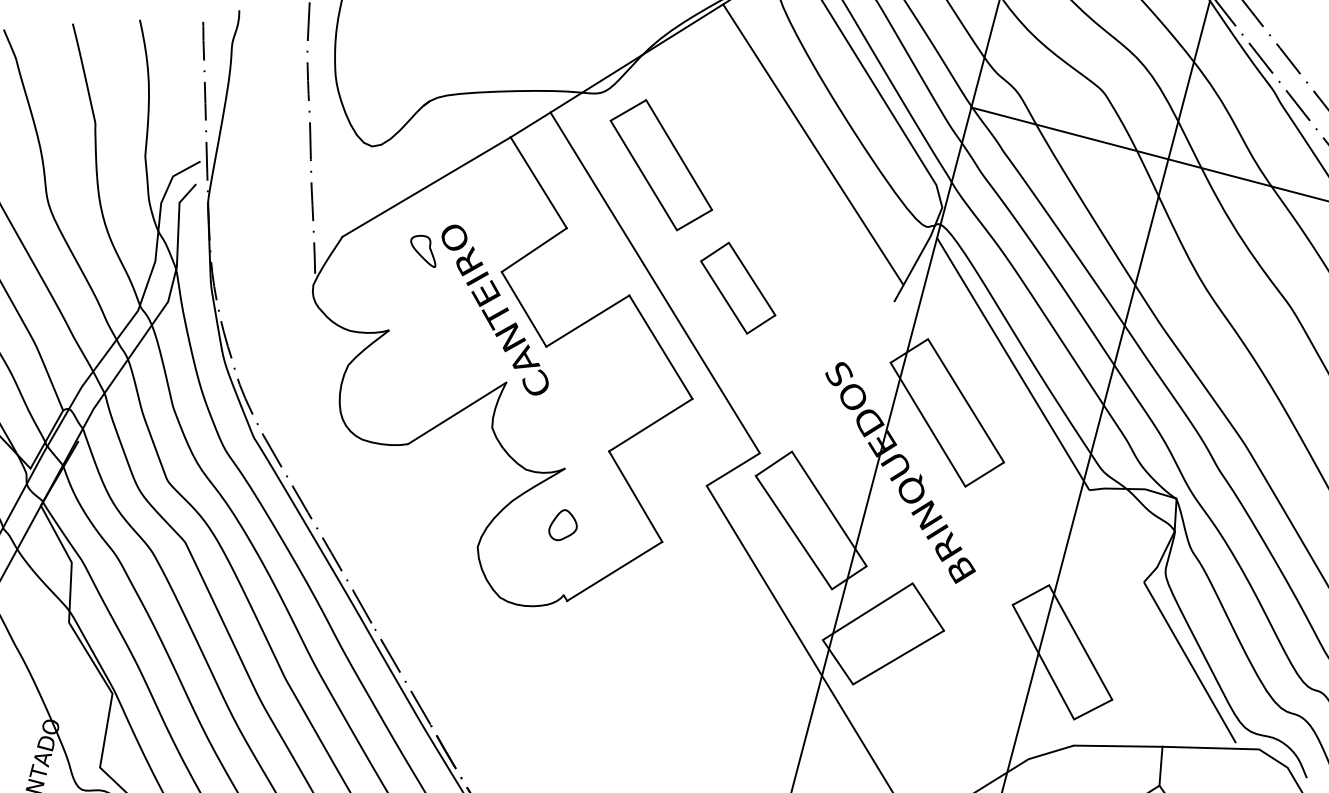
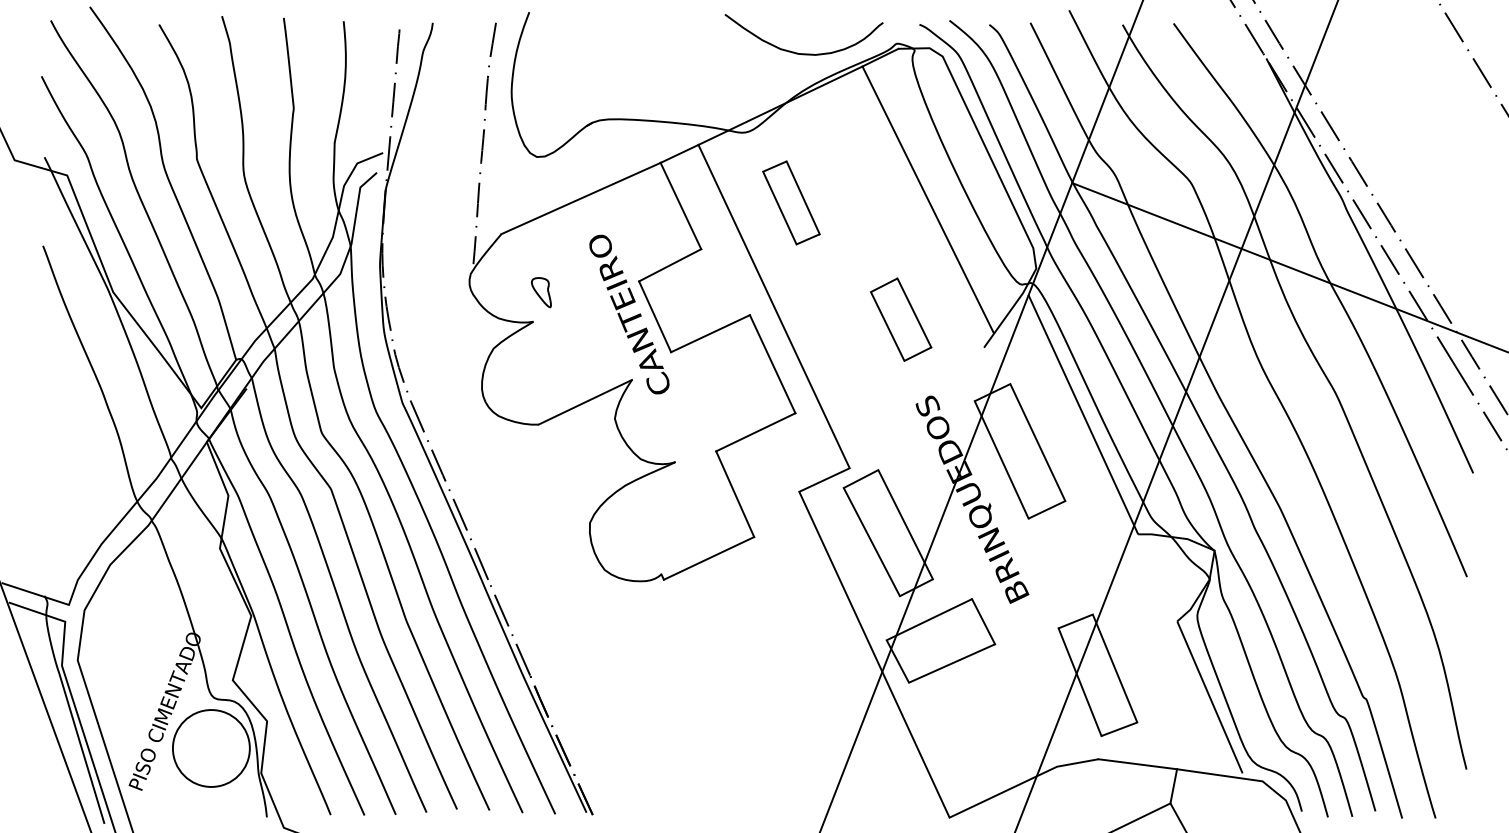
part: (661, 164) -> (791, 202), size x0.7
part: (423, 251) -> (541, 292), moved
part: (738, 287) -> (901, 319), moved
part: (562, 524) -> (667, 511), removed

